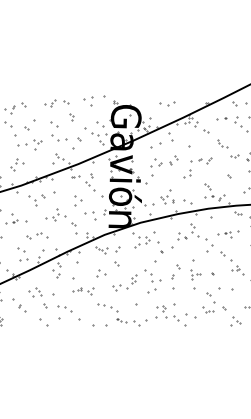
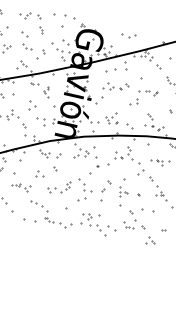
part: (88, 101) -> (59, 19), size x1.6
part: (59, 137) -> (26, 46), size x0.7
part: (90, 182) -> (46, 92), size x0.7

